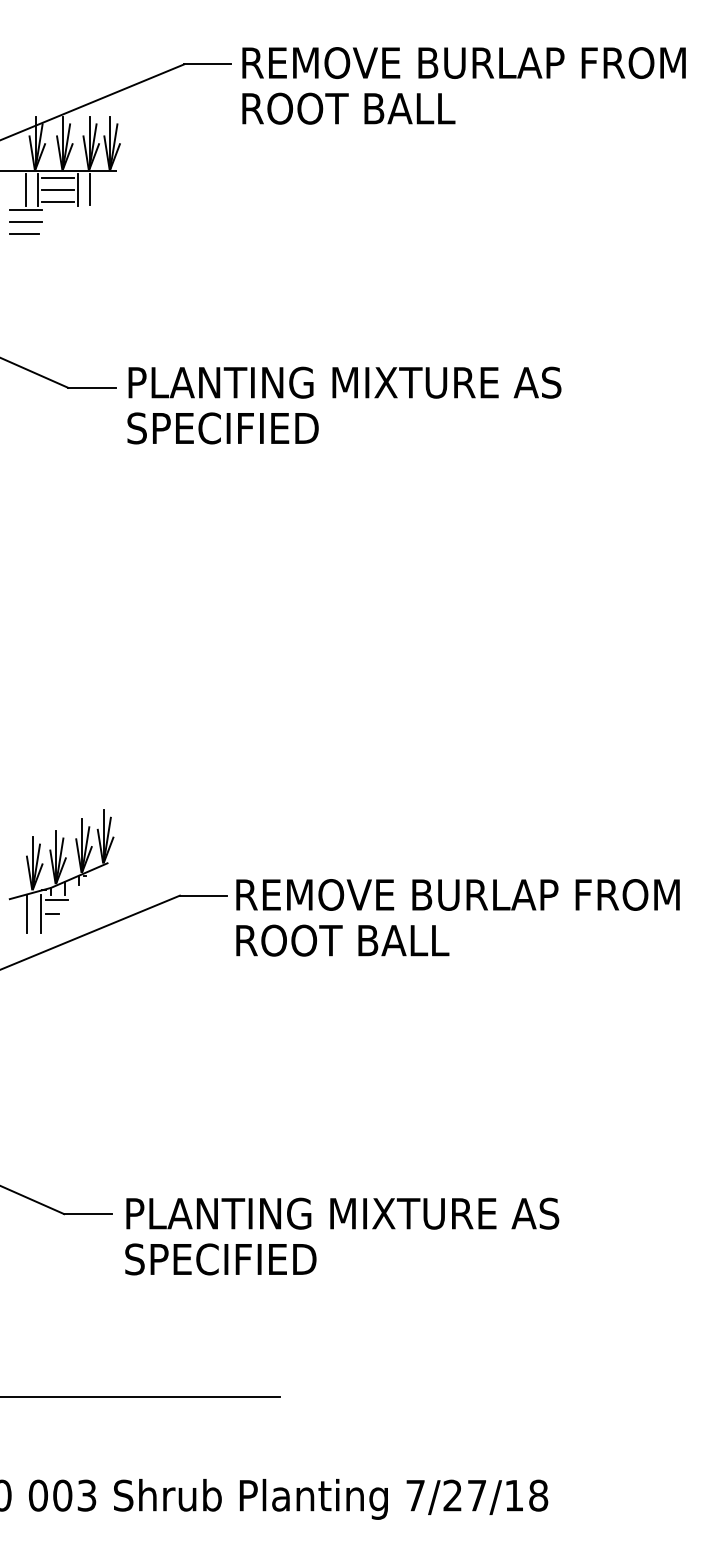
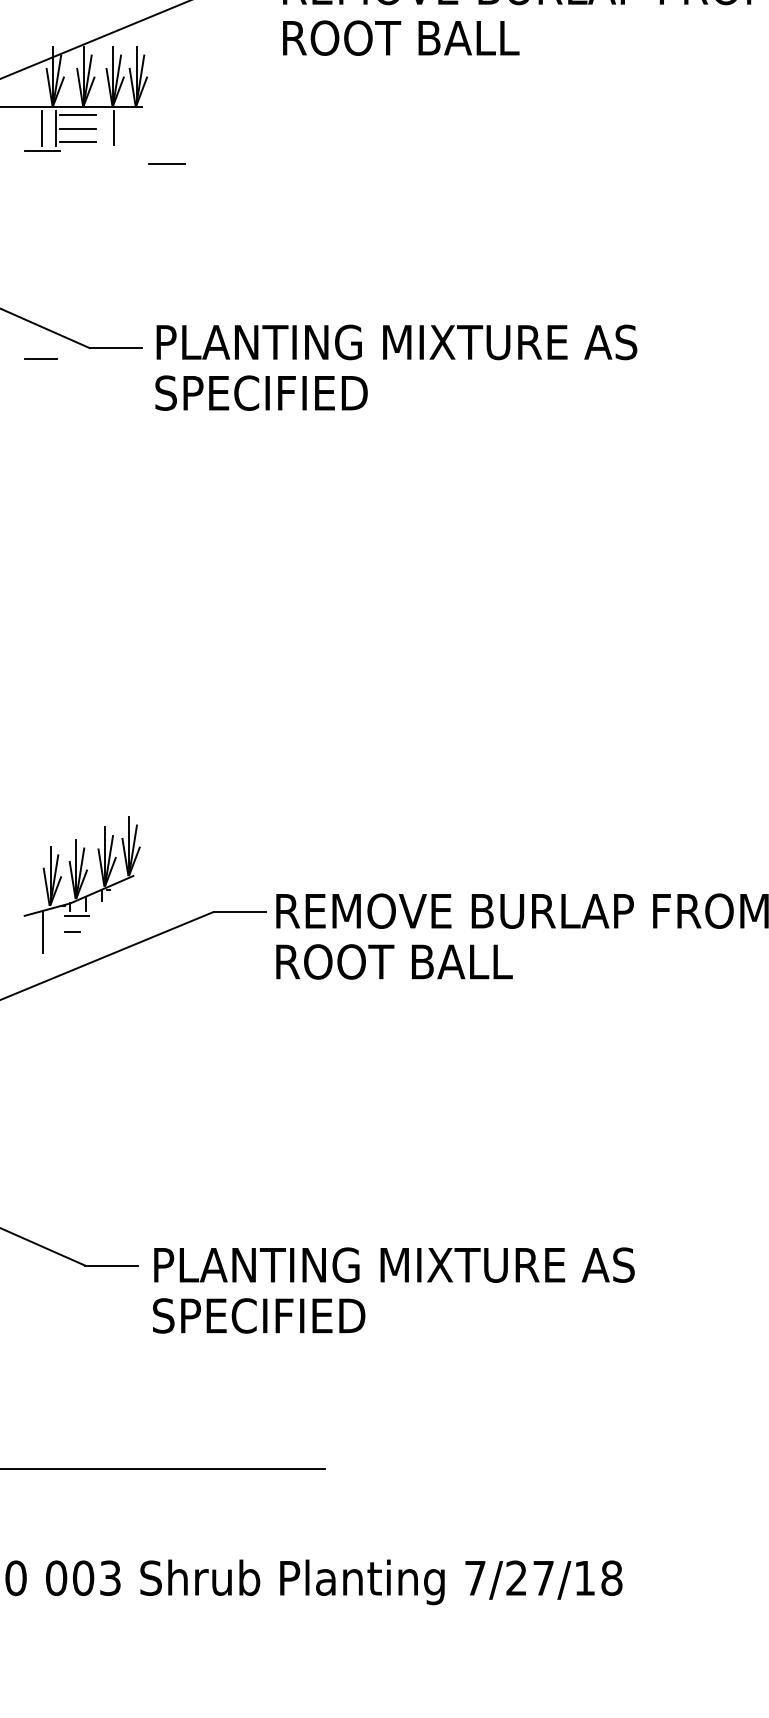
line: (77, 190) -> (99, 128), removed
line: (25, 221) -> (166, 163), moved
line: (24, 233) -> (41, 357), moved
line: (41, 913) -> (59, 931), removed

